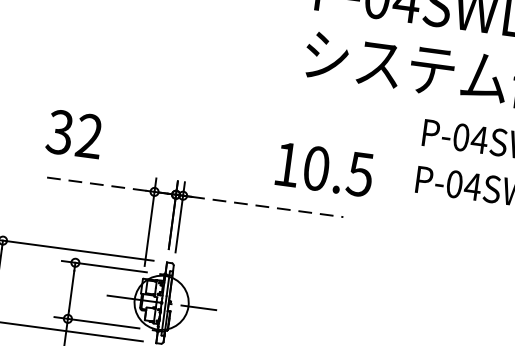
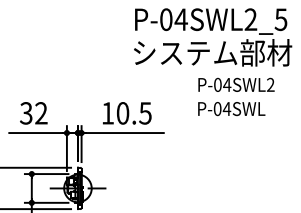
text: (74, 134) -> (33, 113), moved
text: (325, 170) -> (127, 113), moved
line: (95, 184) -> (36, 133), dashed -> solid
line: (268, 208) -> (125, 133), dashed -> solid

